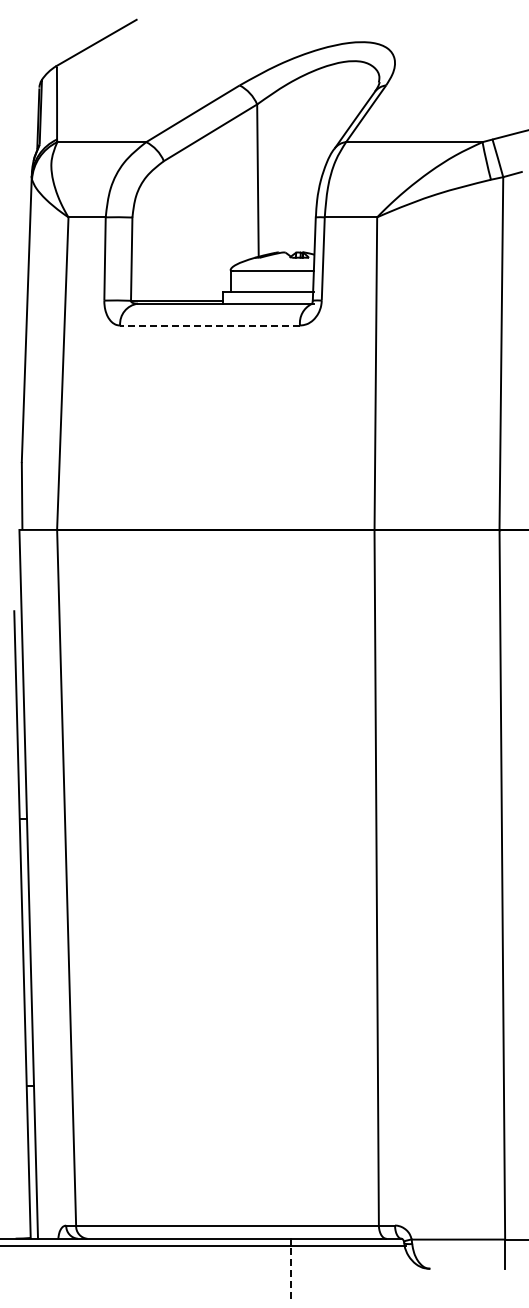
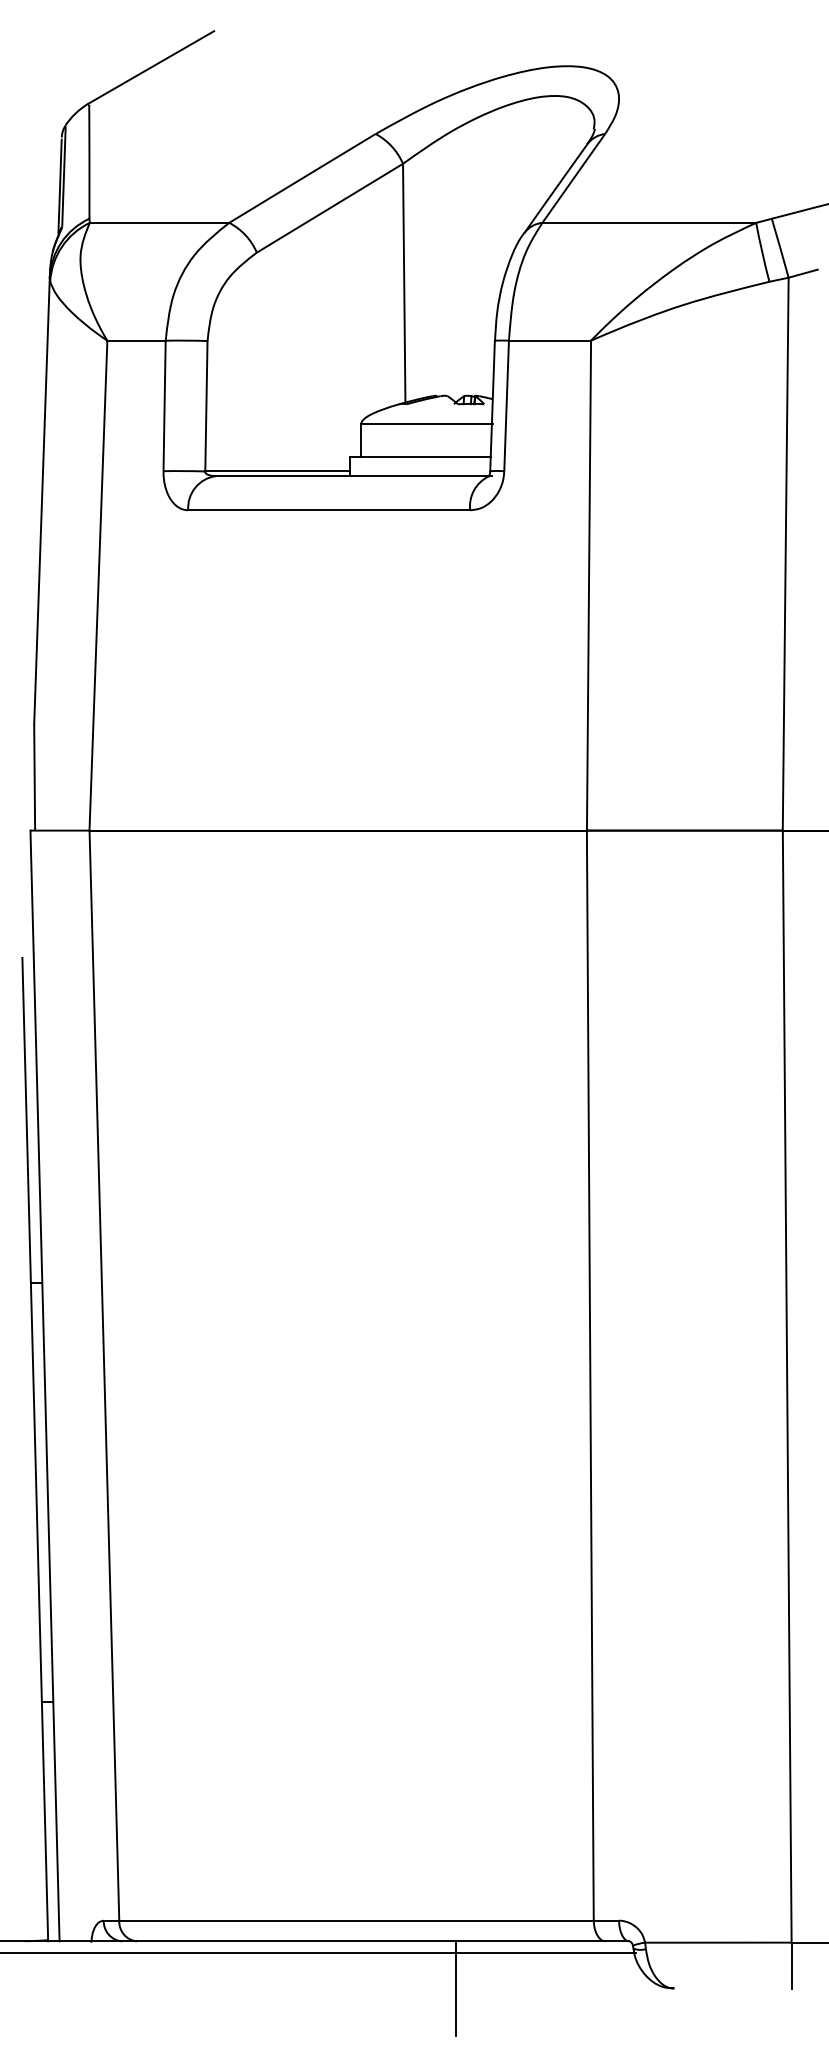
line: (210, 325) -> (329, 510), dashed -> solid
line: (290, 1272) -> (455, 1994), dashed -> solid

